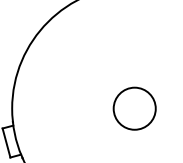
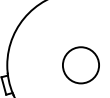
circle: (133, 108) -> (80, 65), size x1.43

